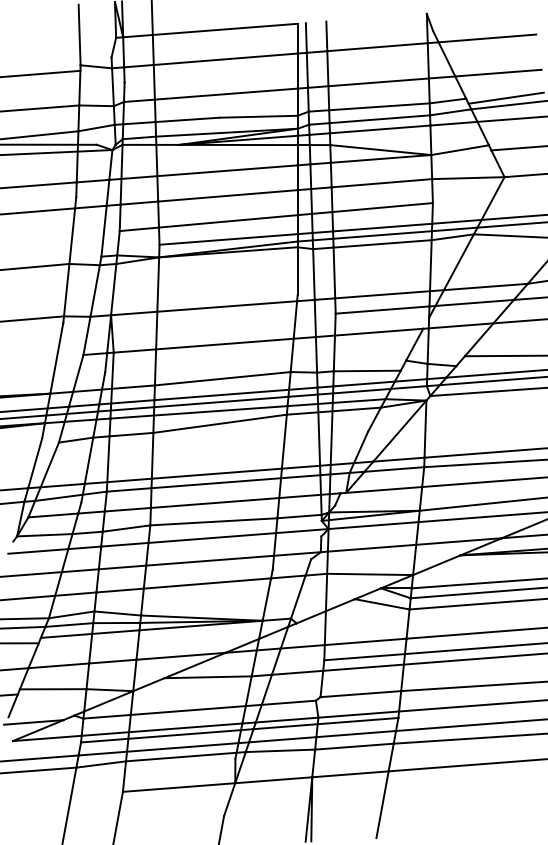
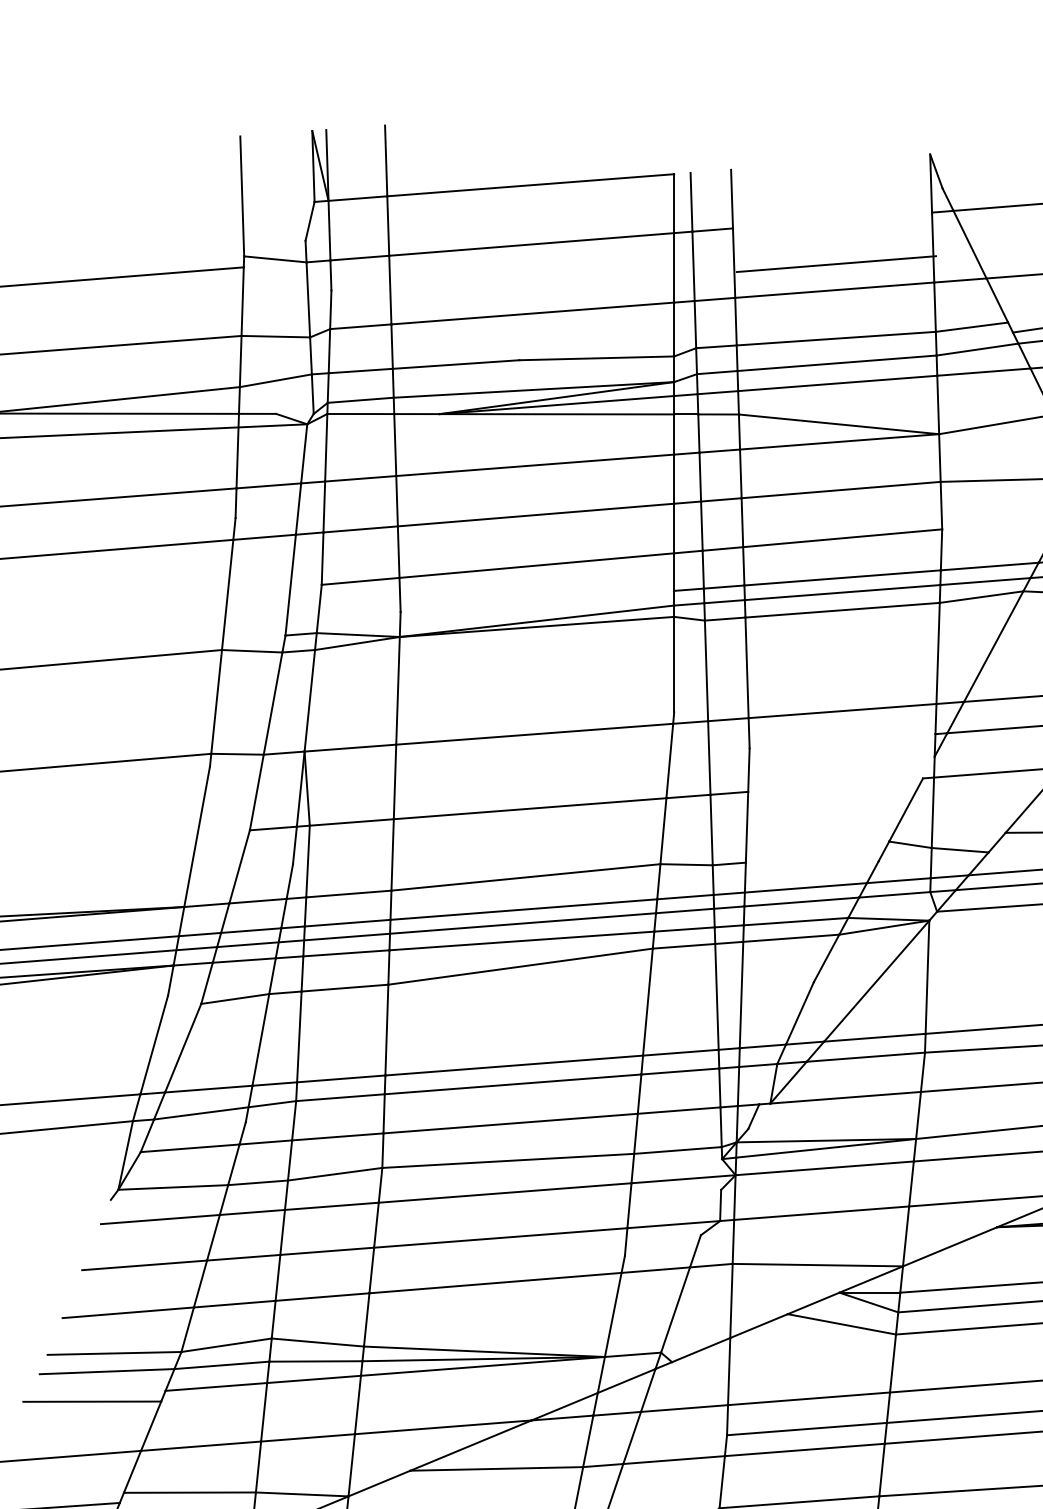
line: (377, 47) -> (836, 264), moved
line: (228, 239) -> (537, 601), removed
line: (382, 309) -> (842, 740), removed
line: (378, 331) -> (834, 783), removed
line: (366, 370) -> (810, 861), removed

